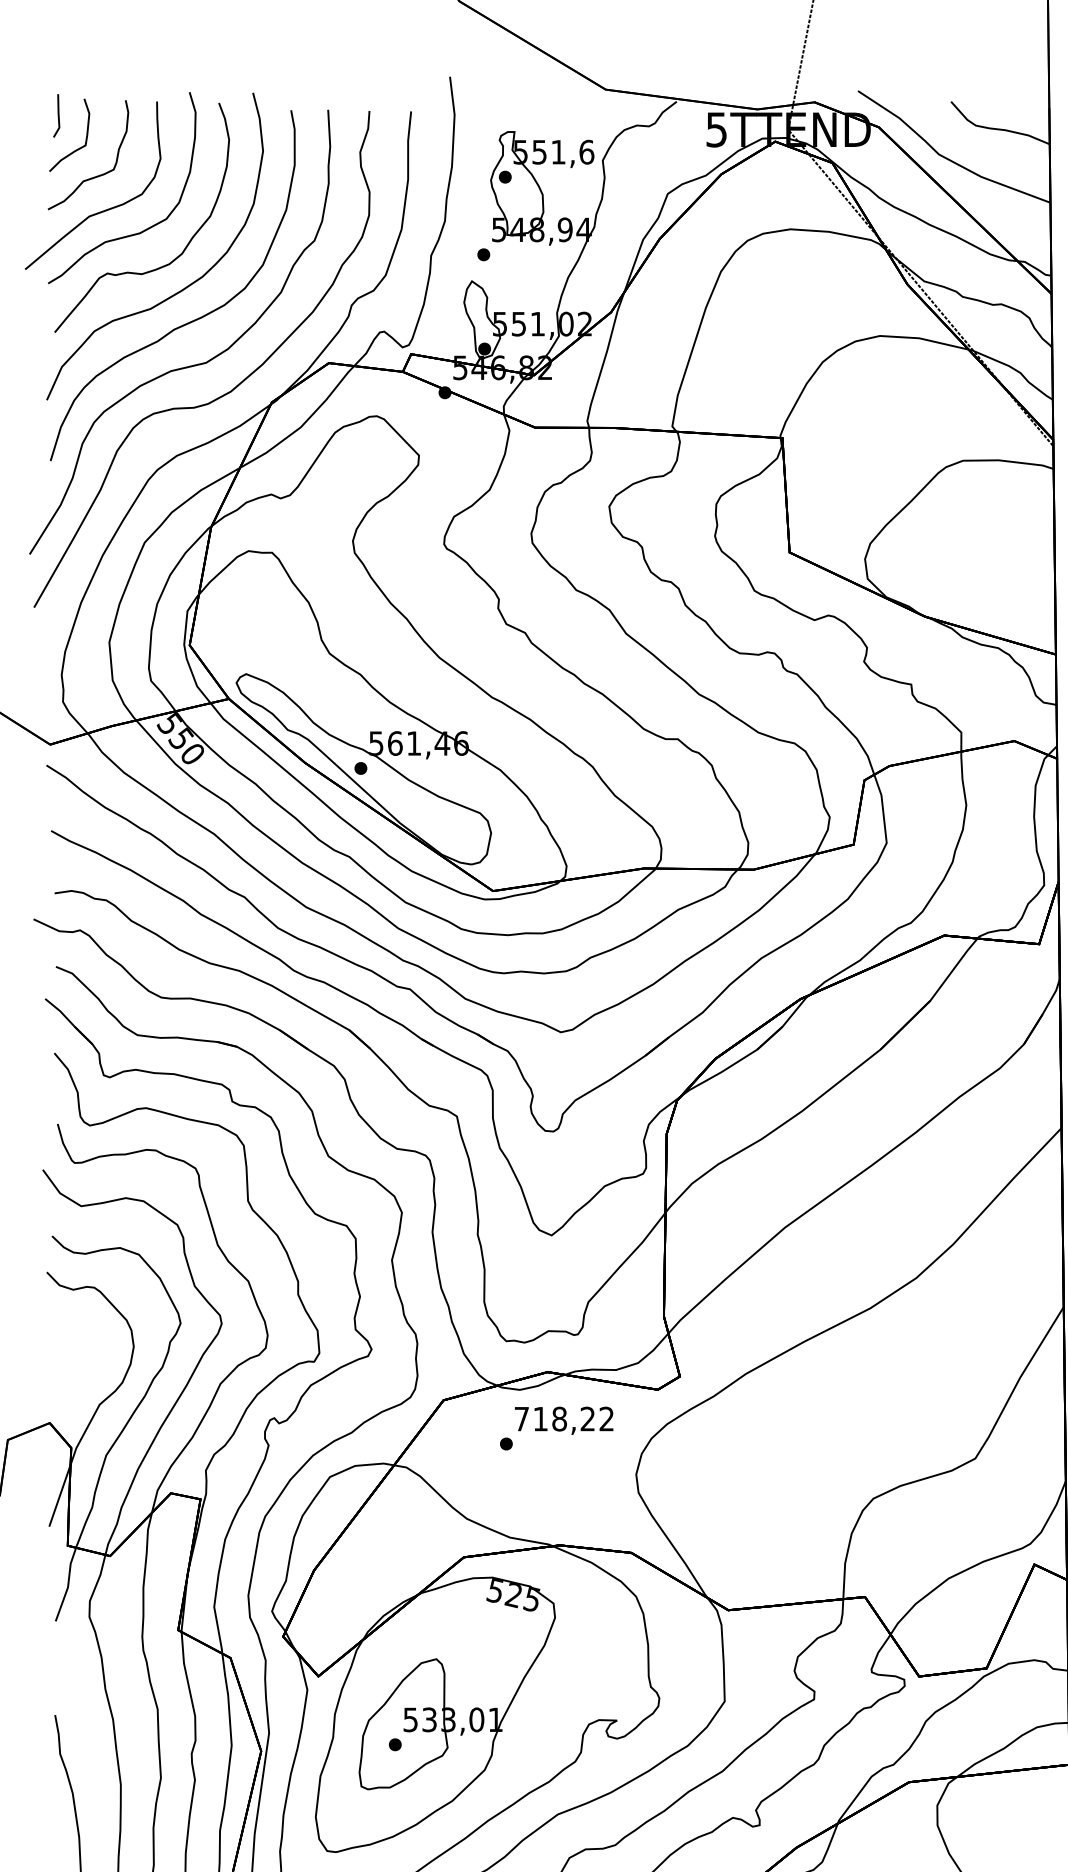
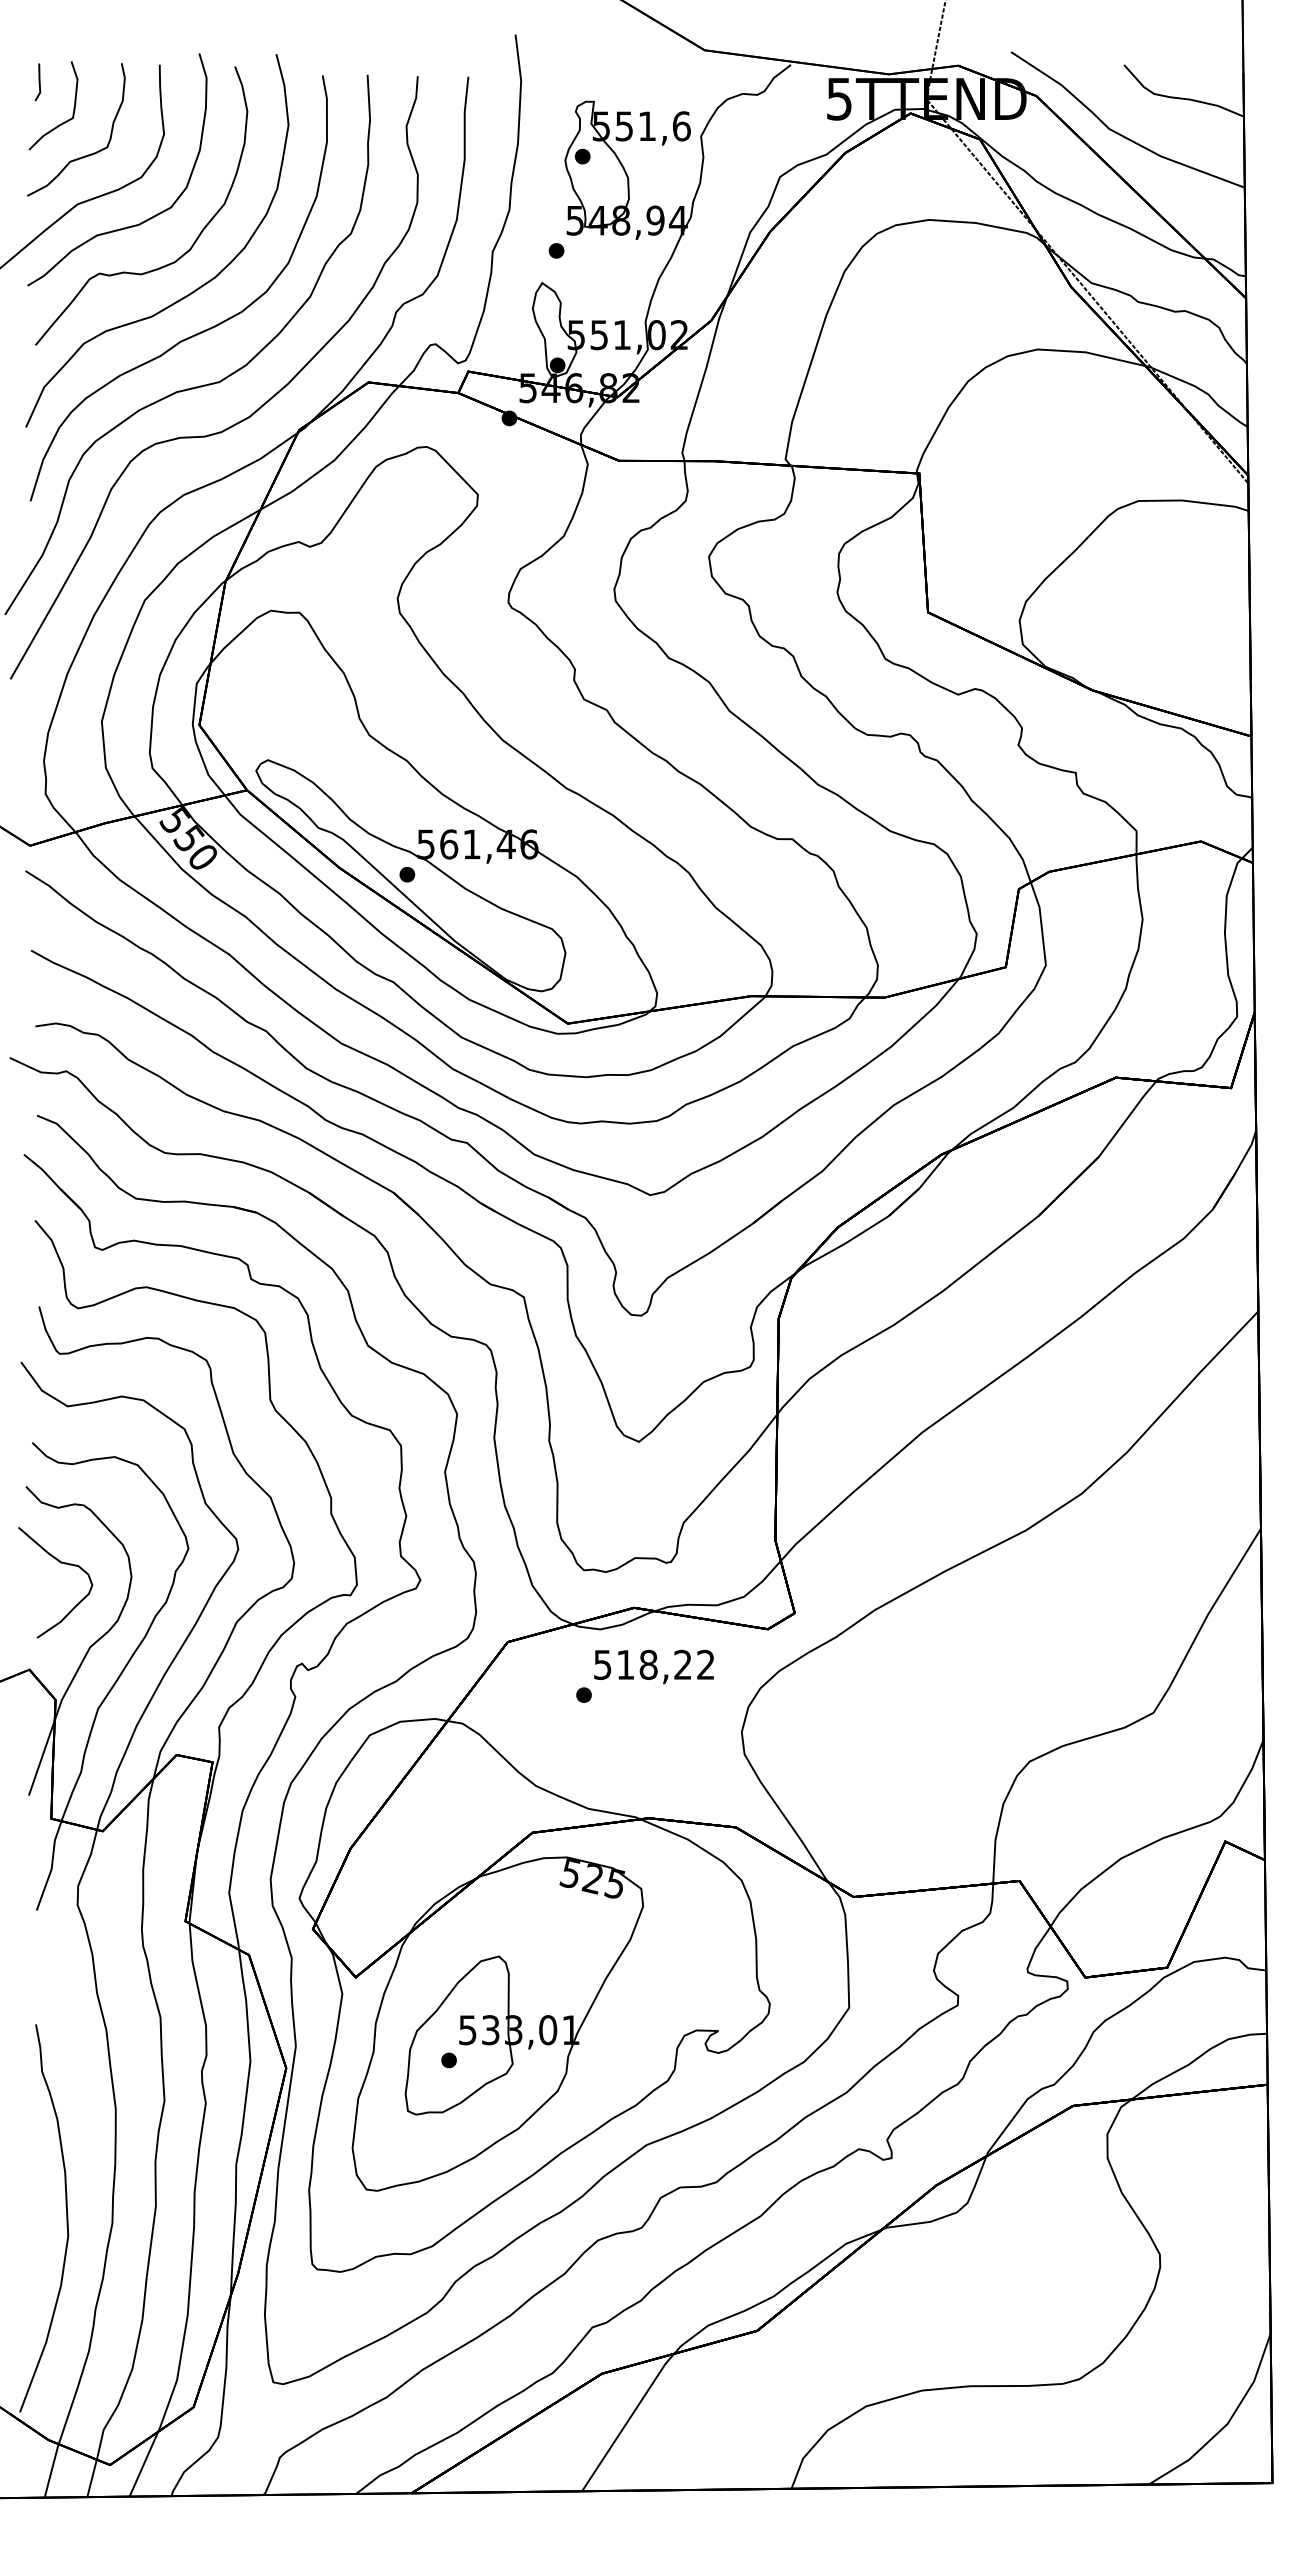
part: (56, 116) -> (37, 82), size x0.71
part: (75, 1335) -> (60, 1563), added
text: (521, 1418) -> (602, 1664), 718,22 -> 518,22

